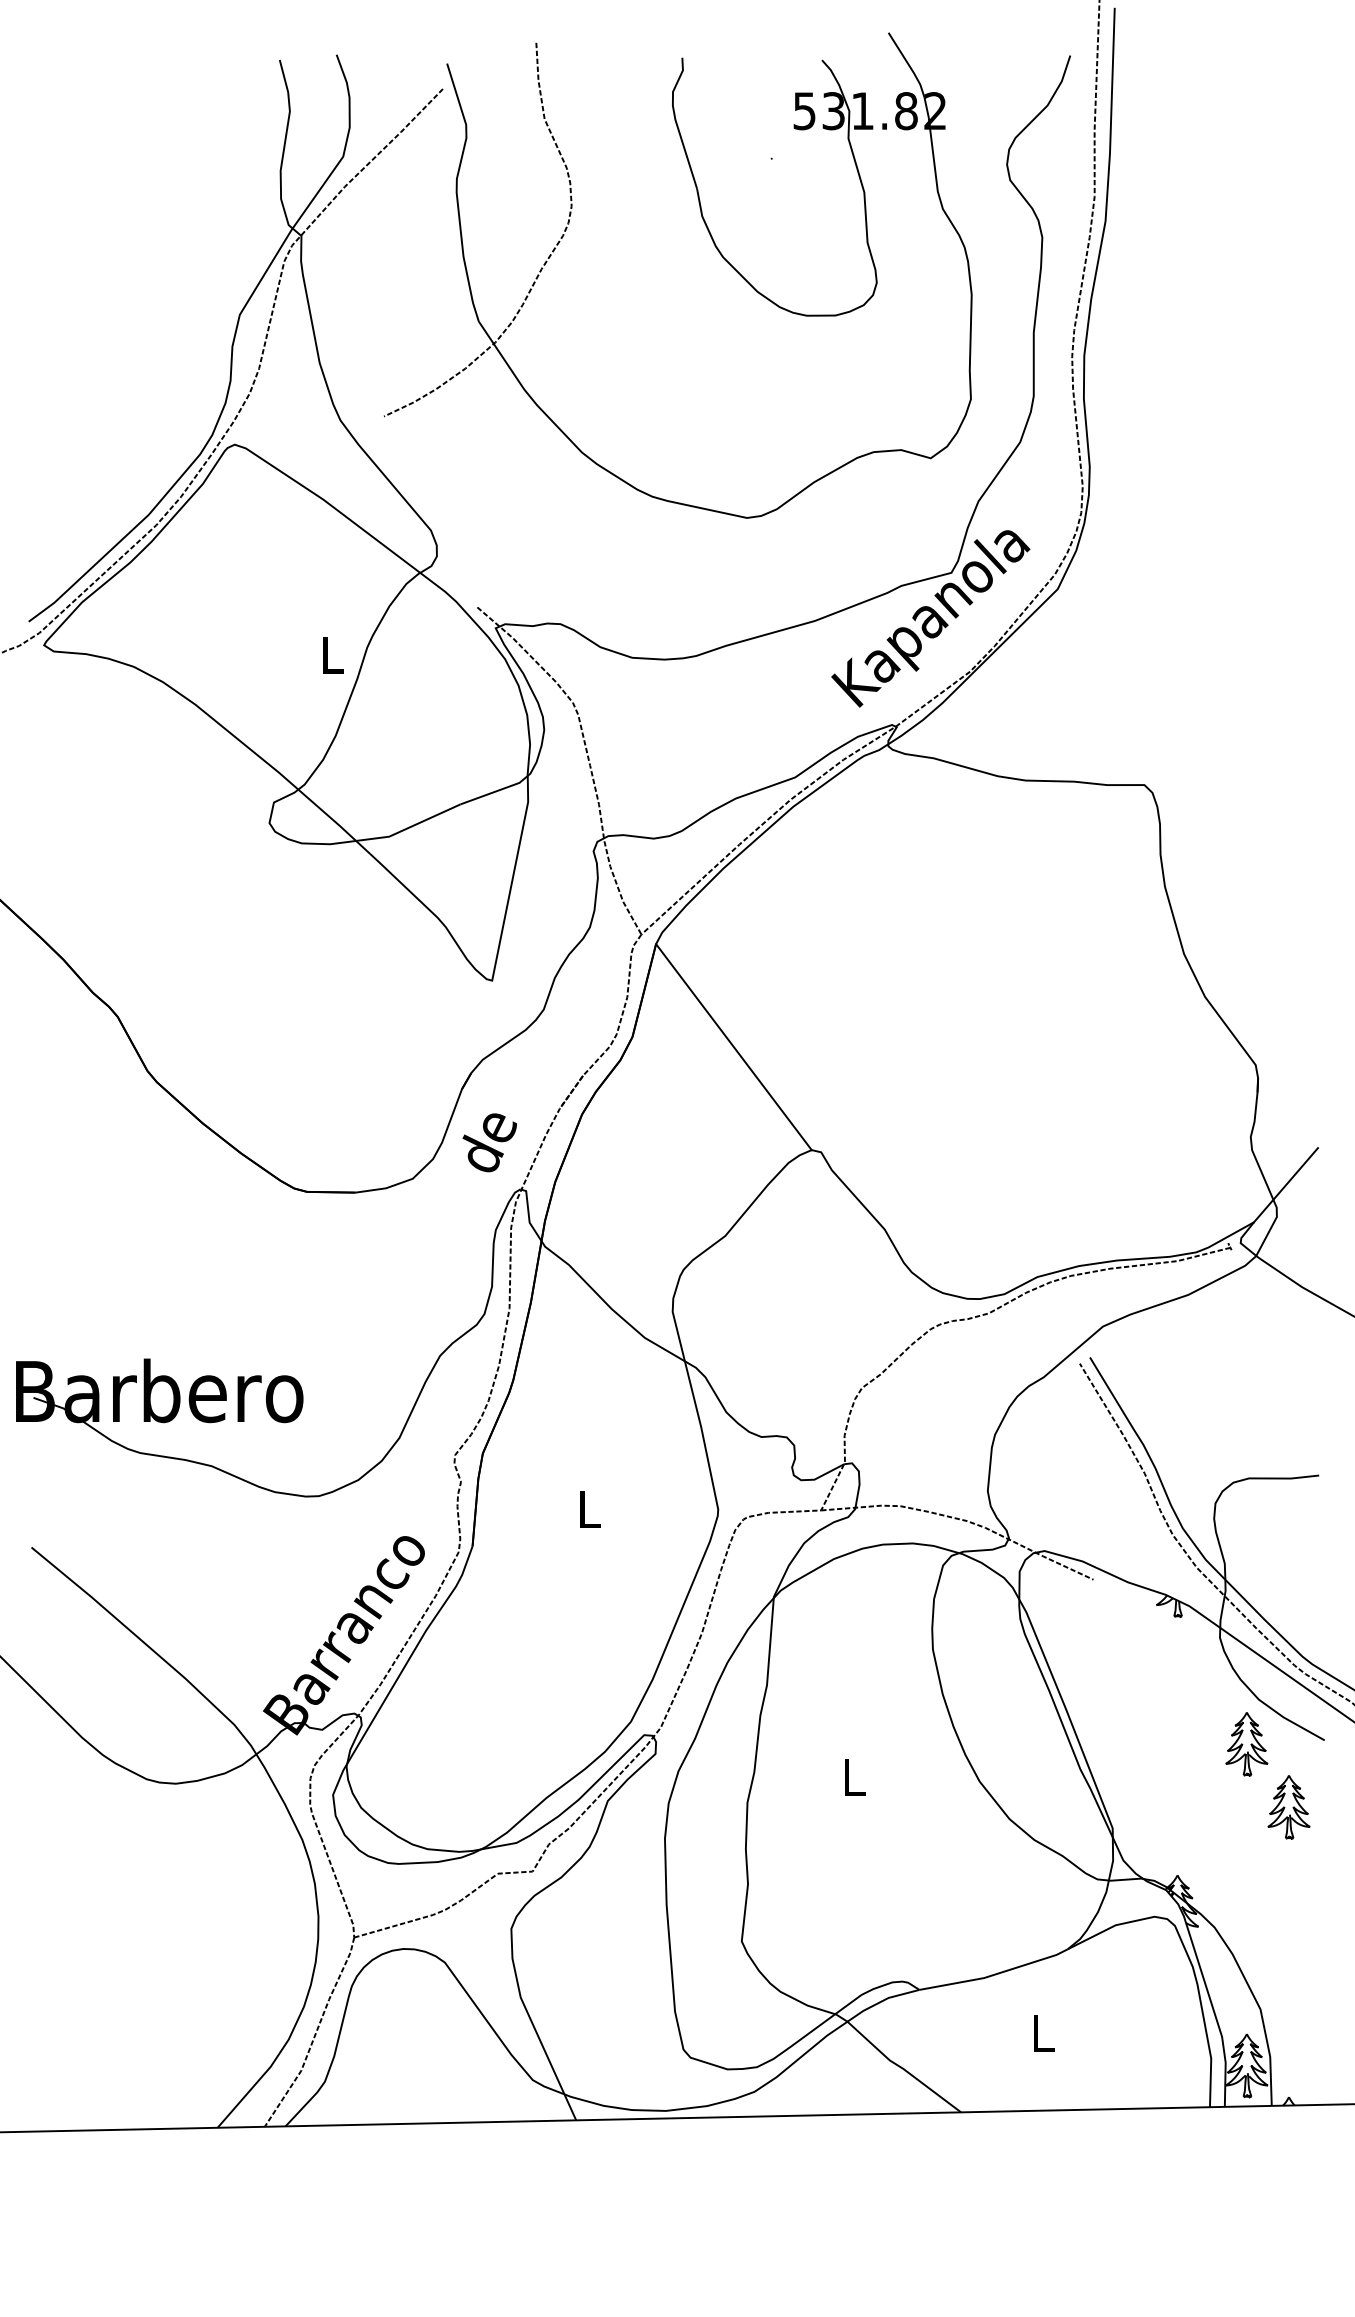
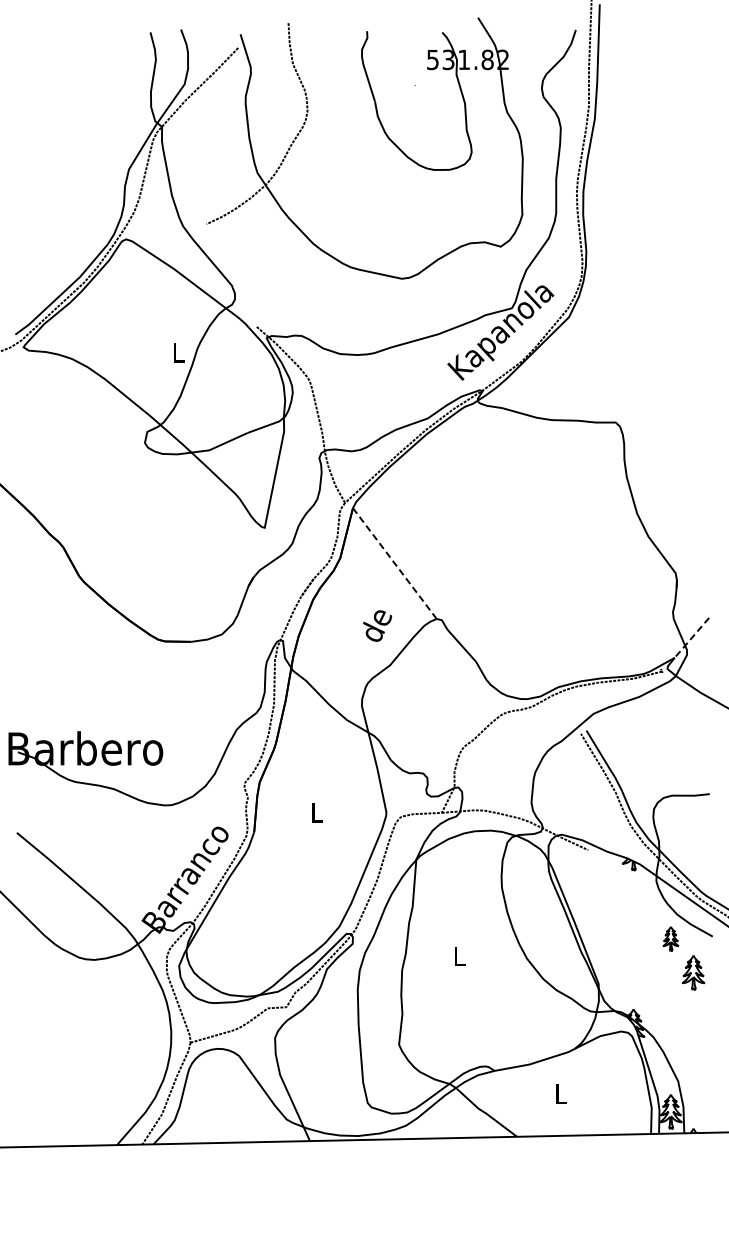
line: (735, 1047) -> (395, 563), solid -> dashed
text: (489, 1141) -> (377, 625), moved
line: (1285, 1186) -> (691, 638), solid -> dashed
part: (1246, 1743) -> (670, 938), size x0.7

